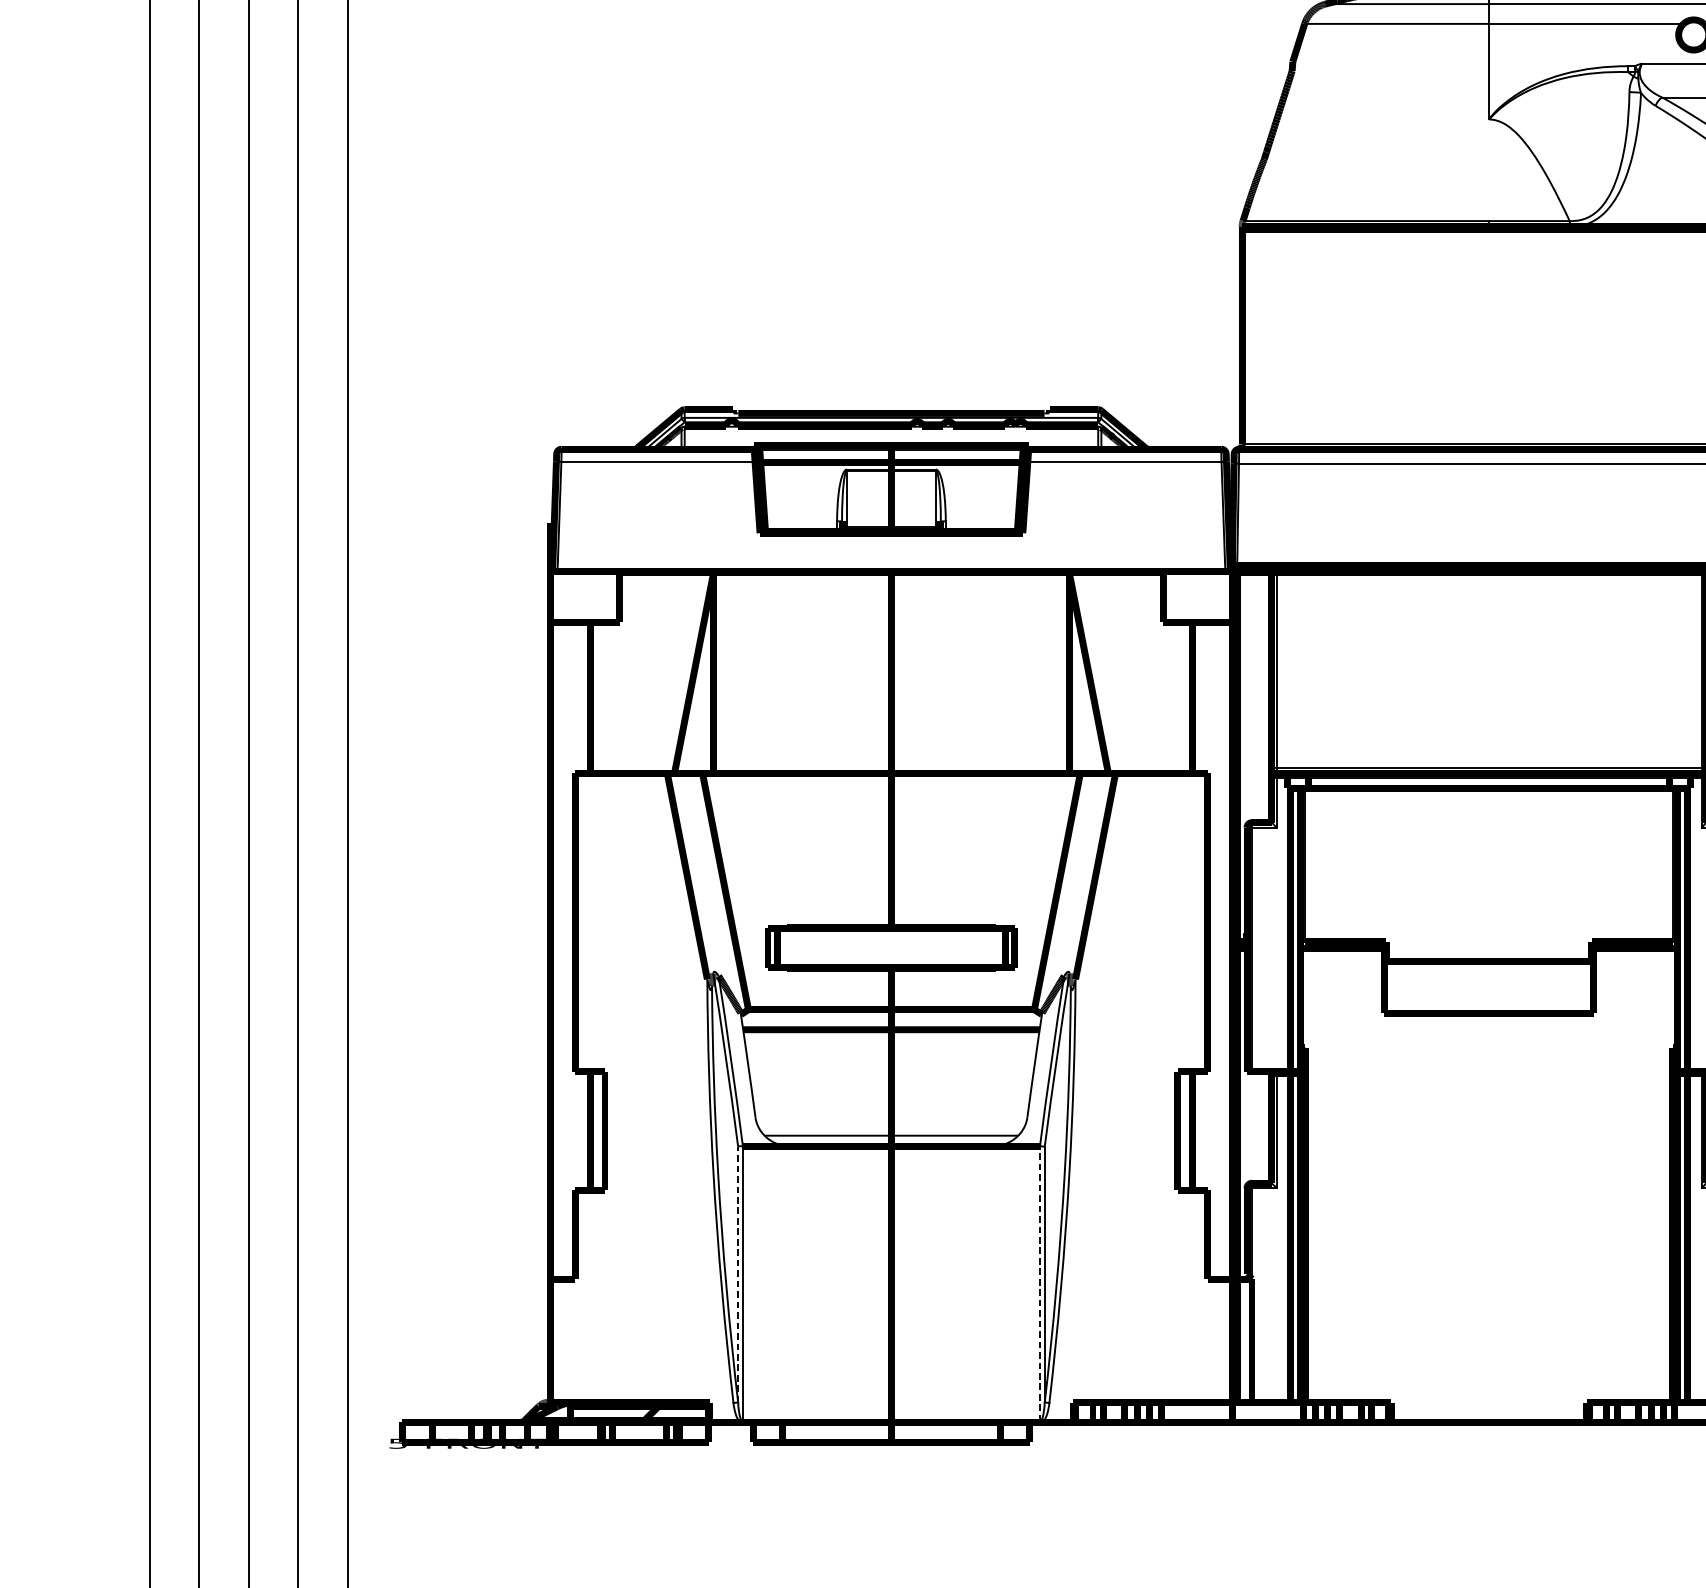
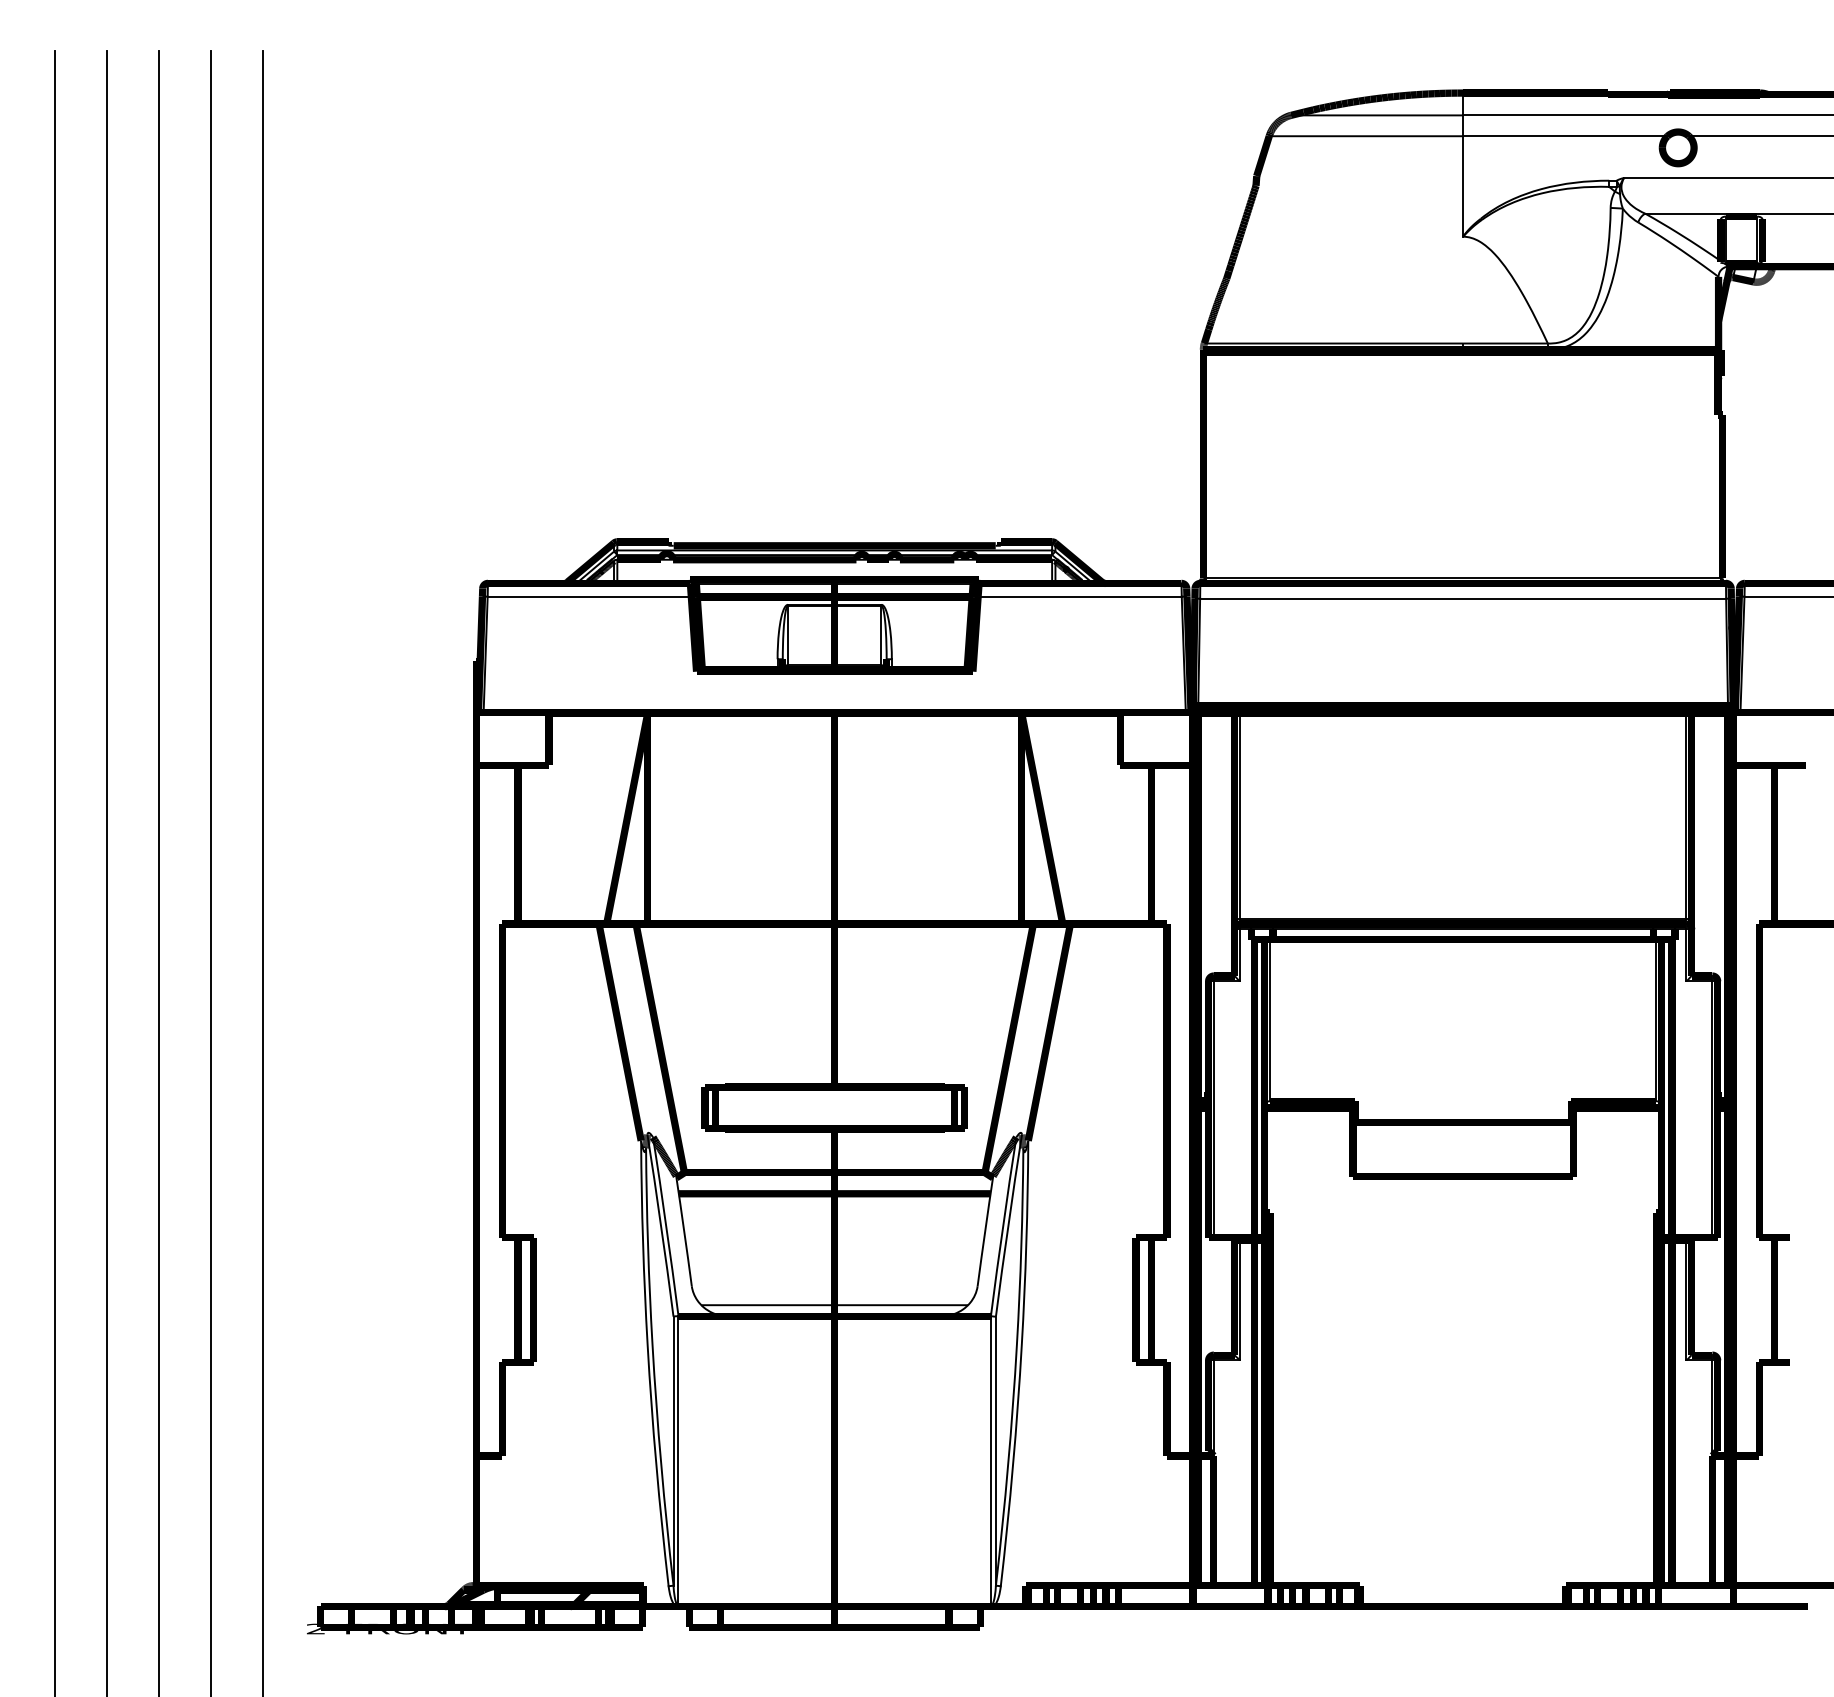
line: (738, 1274) -> (673, 1451), dashed -> solid
line: (1040, 1283) -> (991, 1460), dashed -> solid
text: (397, 1443) -> (315, 1628), 5-FRONT -> 2-FRONT

